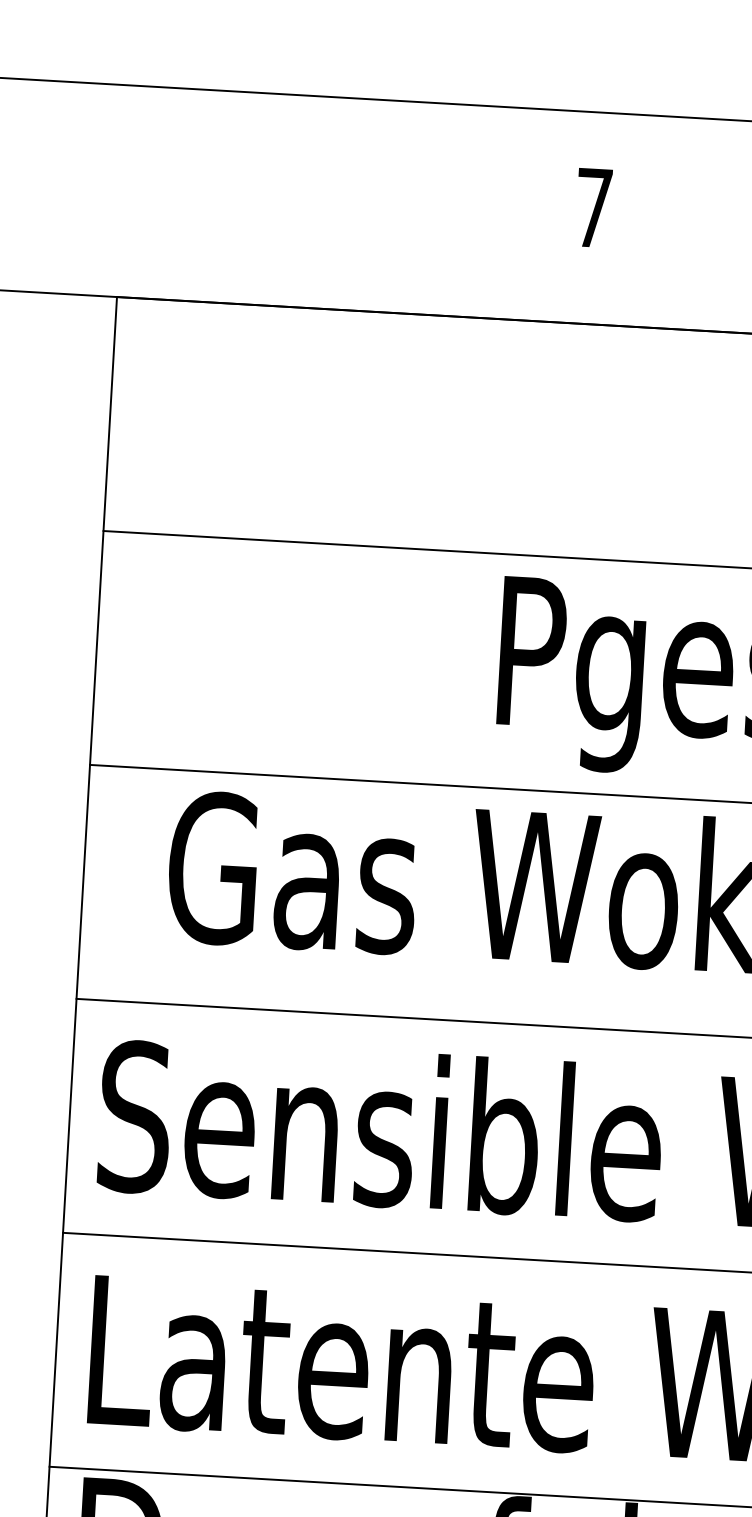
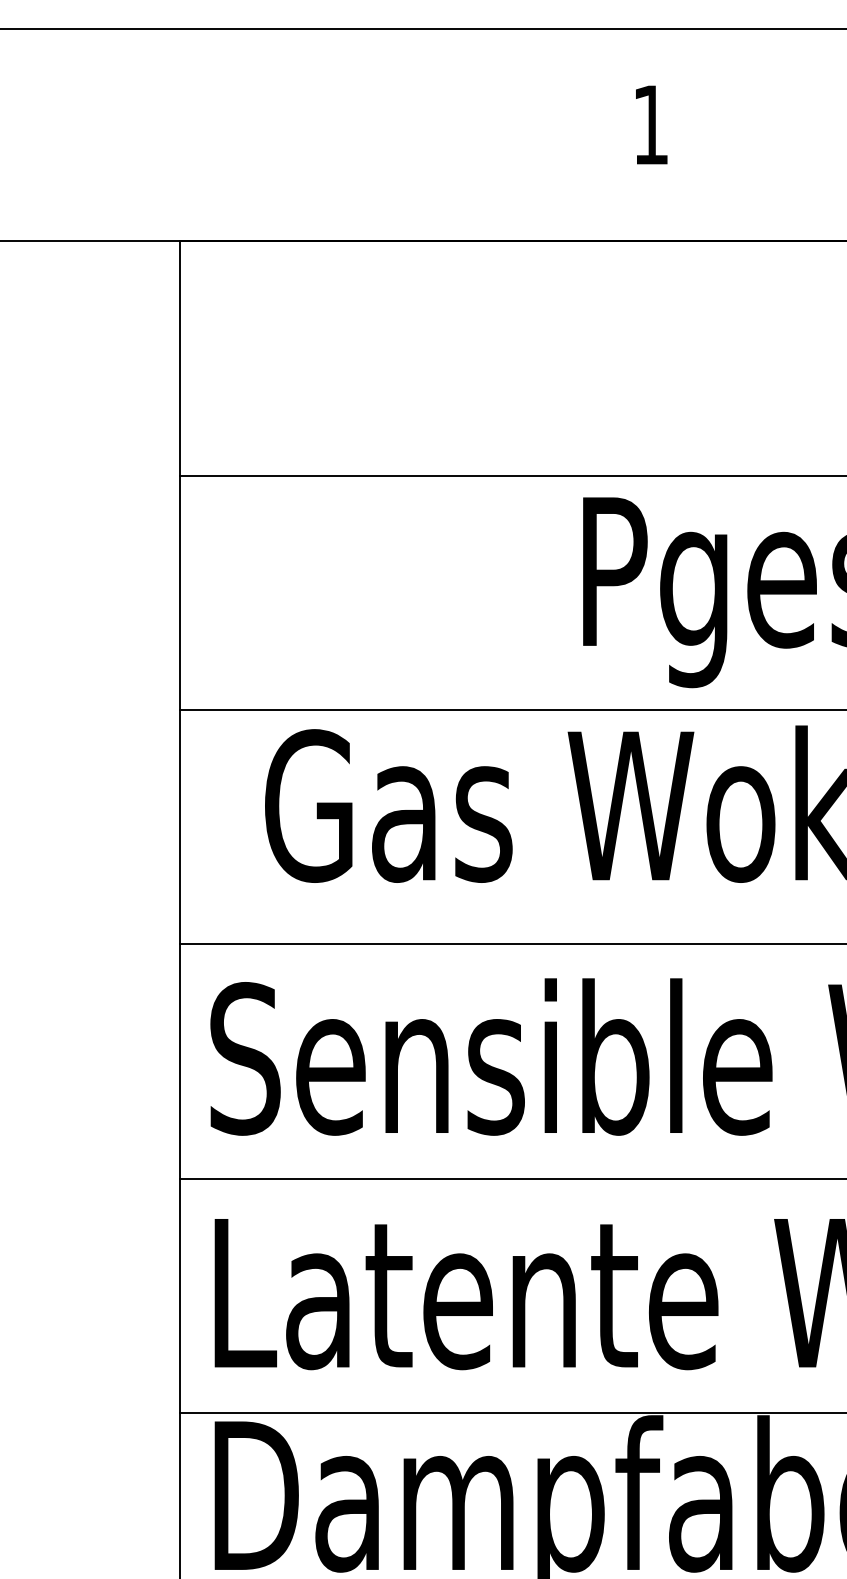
text: (593, 207) -> (650, 124), 7 -> 1

